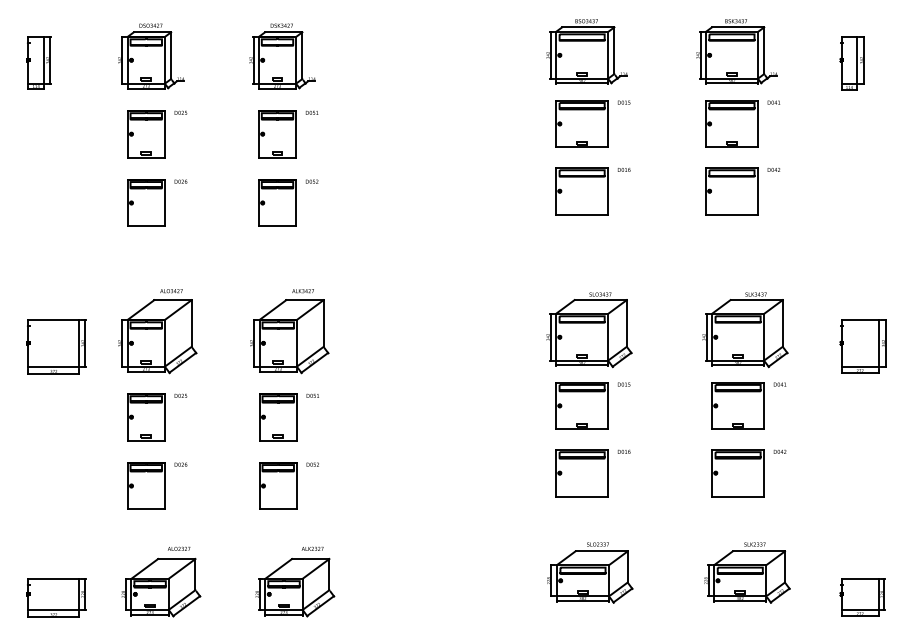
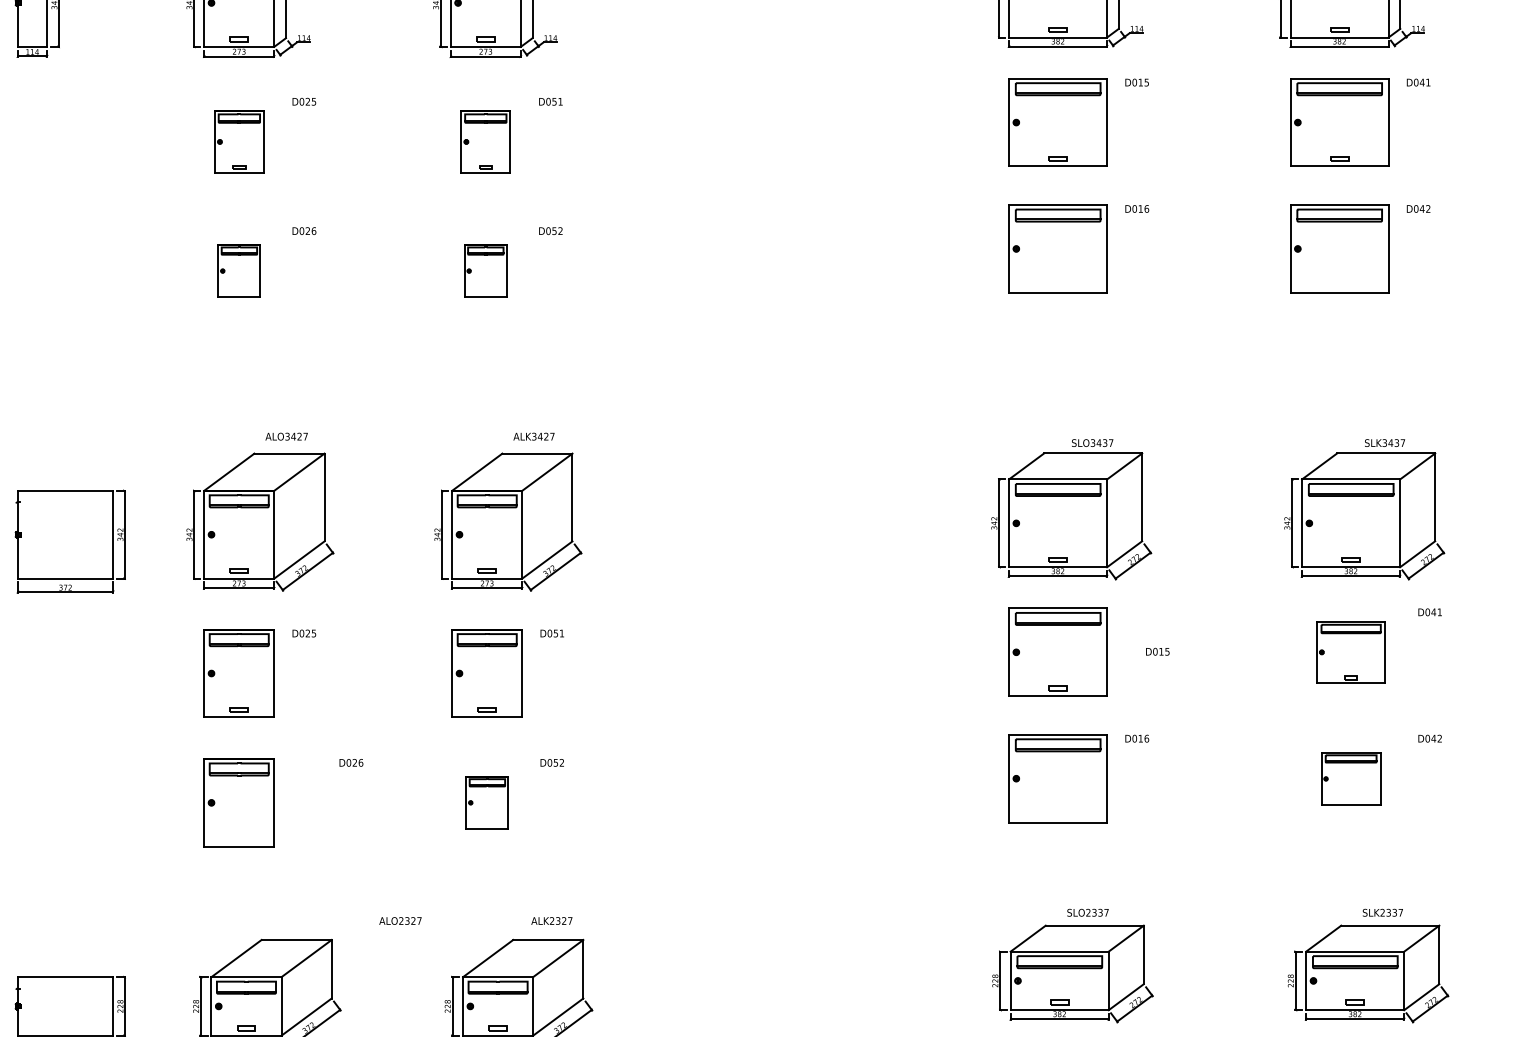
part: (146, 134) -> (239, 142), size x0.7
part: (277, 134) -> (485, 142), size x0.7
part: (146, 202) -> (239, 270), size x0.6
part: (277, 202) -> (485, 270), size x0.6
text: (623, 384) -> (1156, 651), moved
part: (737, 405) -> (1350, 651), size x0.7
text: (180, 464) -> (350, 762), moved
part: (737, 473) -> (1350, 779), size x0.6
part: (278, 485) -> (487, 801), size x0.6
text: (179, 548) -> (401, 920), moved

